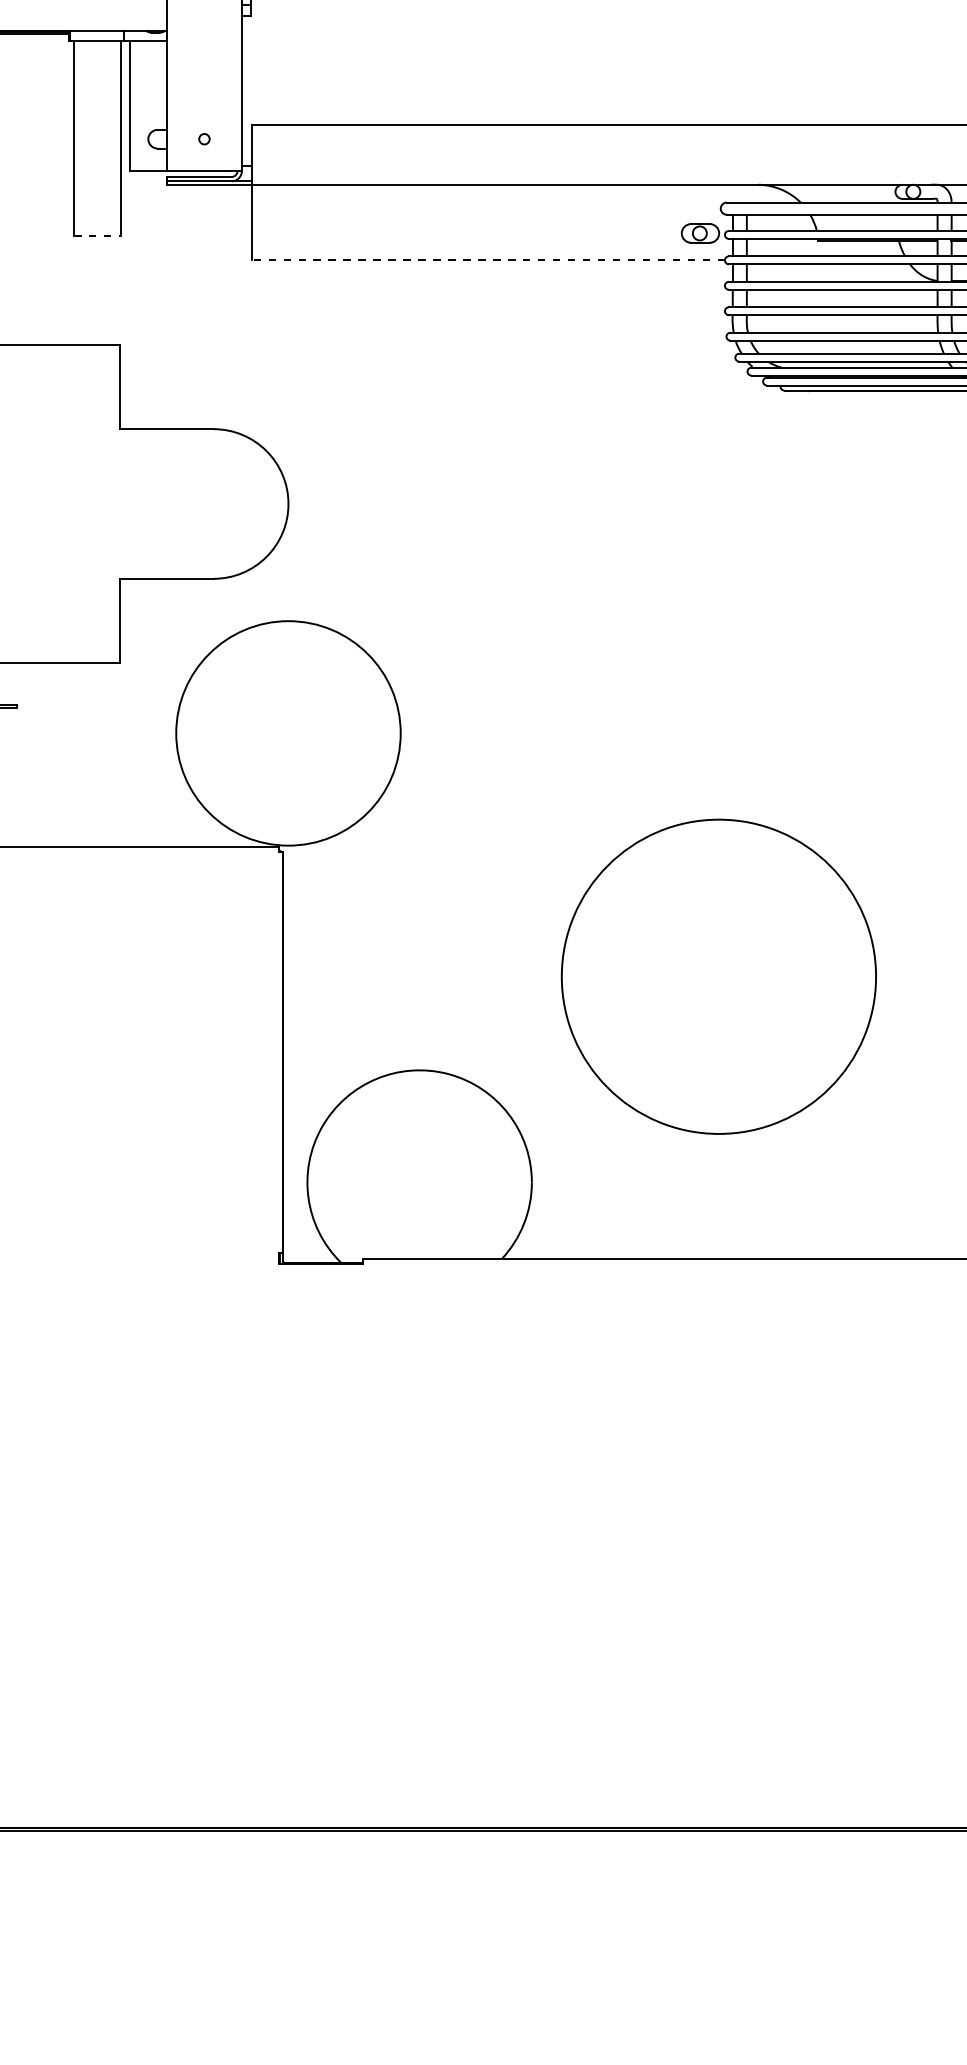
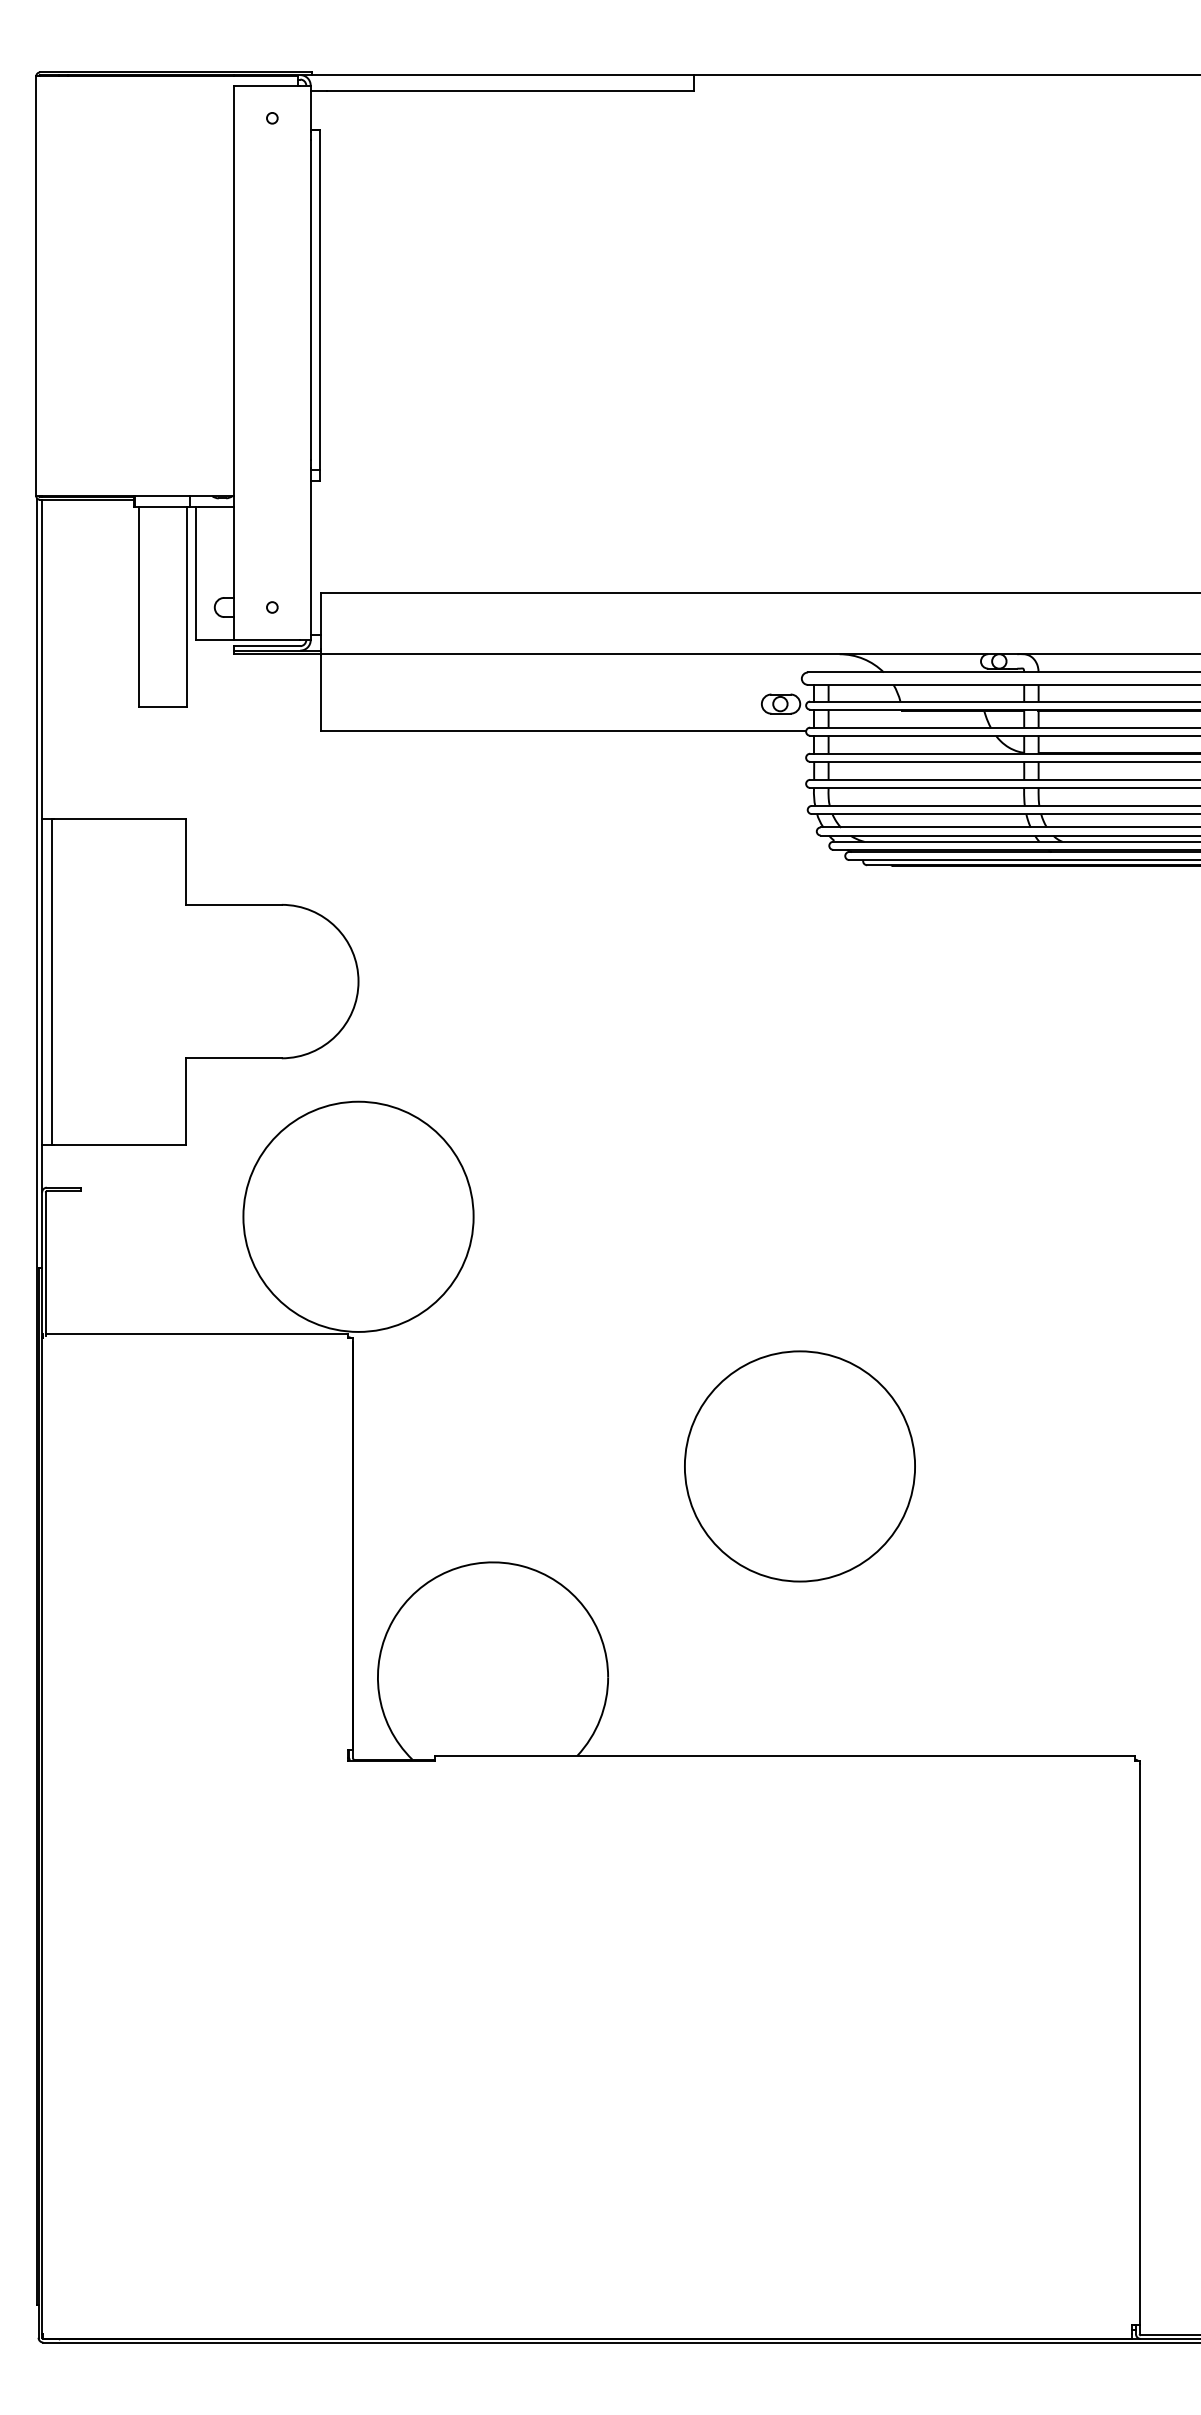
line: (97, 235) -> (162, 706), dashed -> solid
line: (488, 259) -> (563, 730), dashed -> solid
circle: (718, 976) -> (799, 1466), size x0.71

